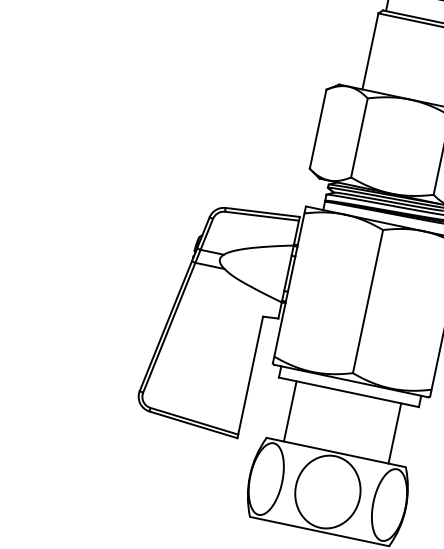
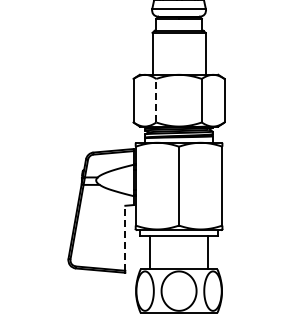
line: (359, 137) -> (156, 100), solid -> dashed
line: (250, 376) -> (125, 238), solid -> dashed

